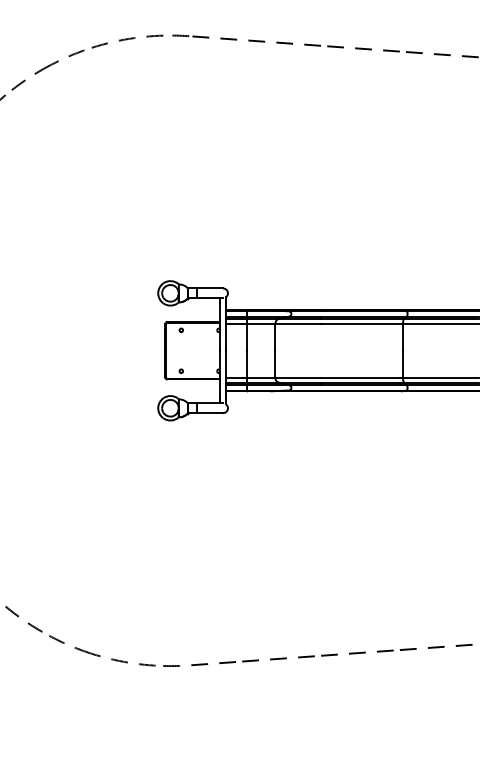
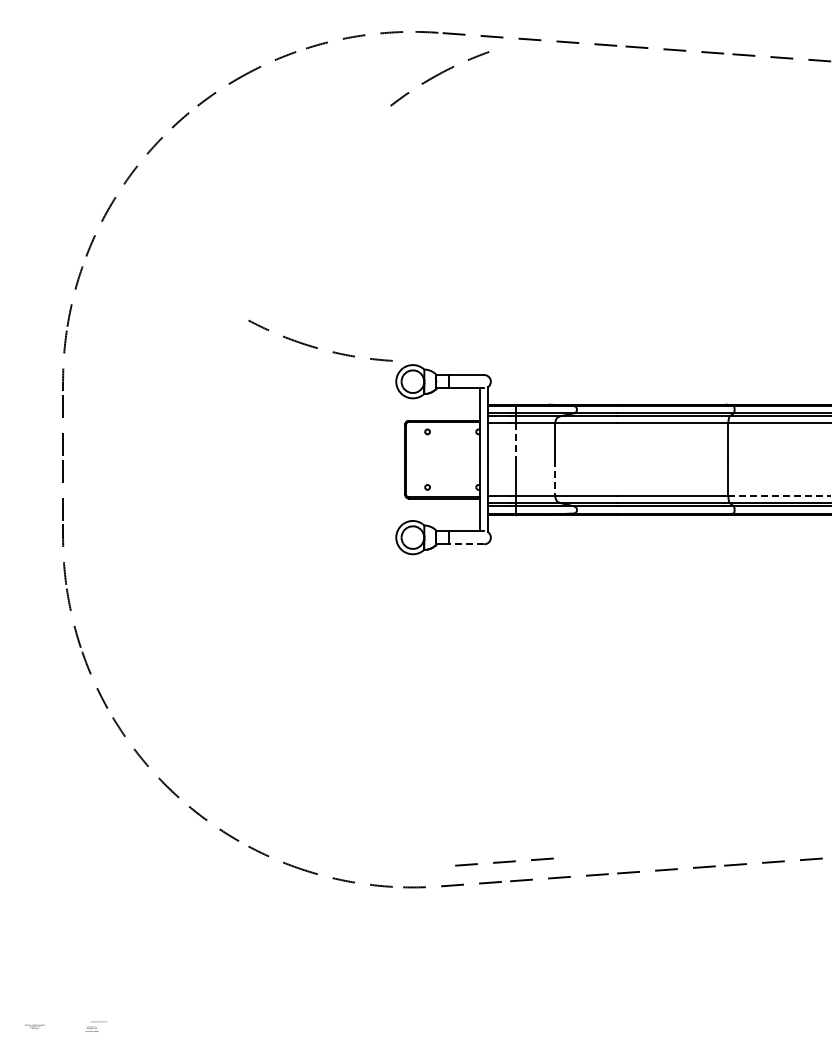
part: (190, 69) -> (439, 78), added
part: (100, 268) -> (317, 347), added
line: (246, 337) -> (516, 441), solid -> dashed
line: (275, 364) -> (555, 478), solid -> dashed
line: (441, 377) -> (780, 496), solid -> dashed
line: (209, 413) -> (466, 544), solid -> dashed
line: (237, 646) -> (504, 861), added

